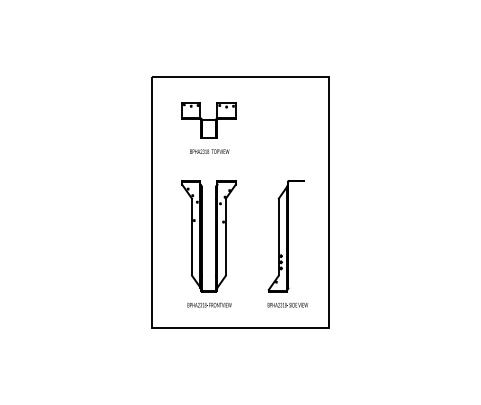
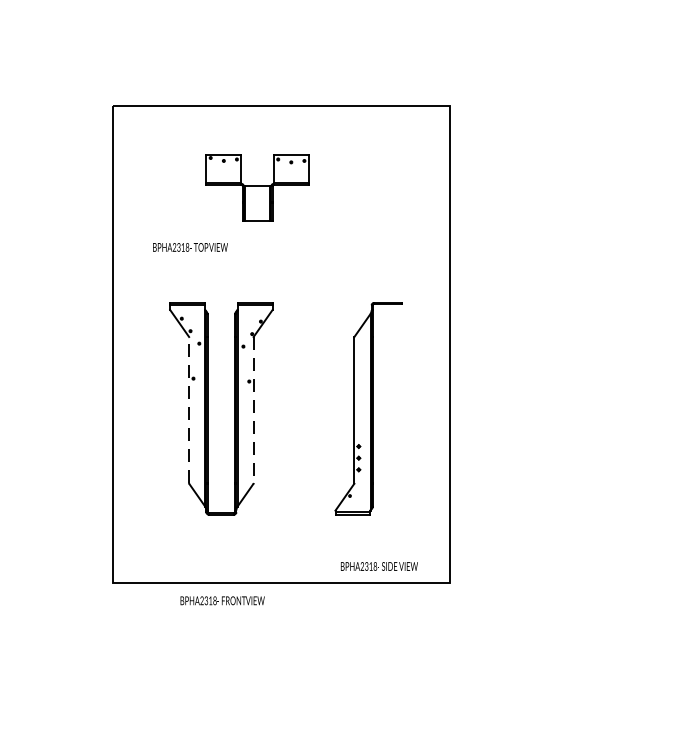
part: (208, 120) -> (256, 187), moved
text: (209, 151) -> (190, 247), moved
line: (192, 236) -> (190, 408), solid -> dashed
line: (225, 237) -> (252, 410), solid -> dashed
text: (209, 304) -> (222, 599), moved
text: (287, 304) -> (378, 565), moved

